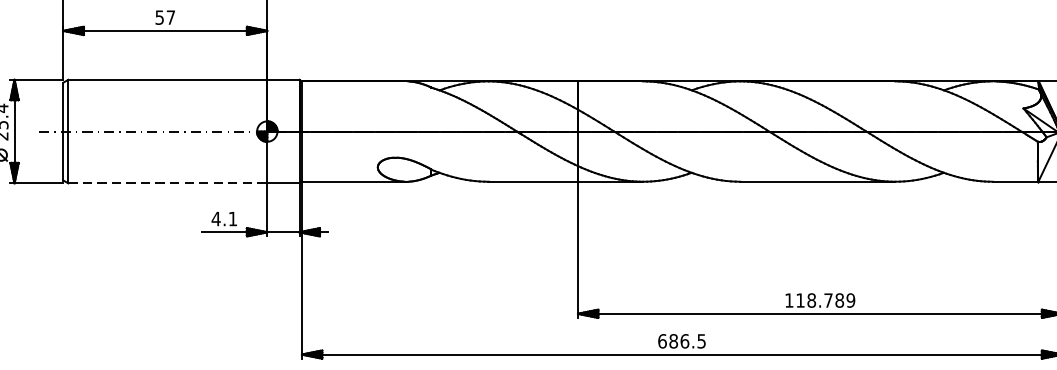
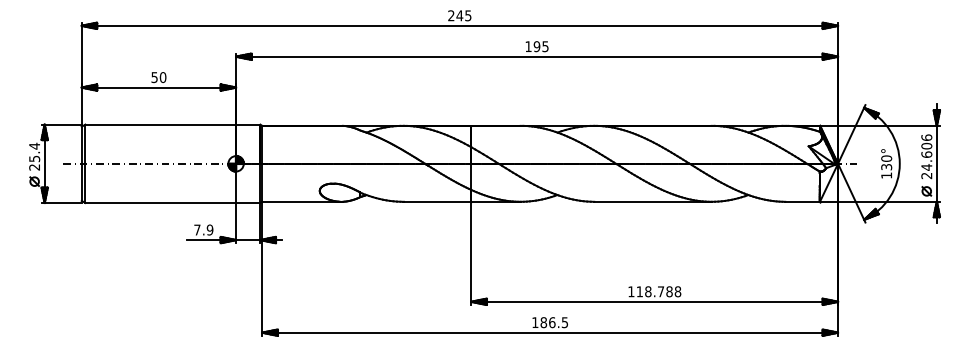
text: (170, 17) -> (162, 77), 57 -> 50
line: (168, 183) -> (161, 203), dashed -> solid
text: (224, 218) -> (203, 229), 4.1 -> 7.9
text: (850, 300) -> (677, 291), 118.789 -> 118.788
text: (662, 341) -> (535, 322), 686.5 -> 186.5

